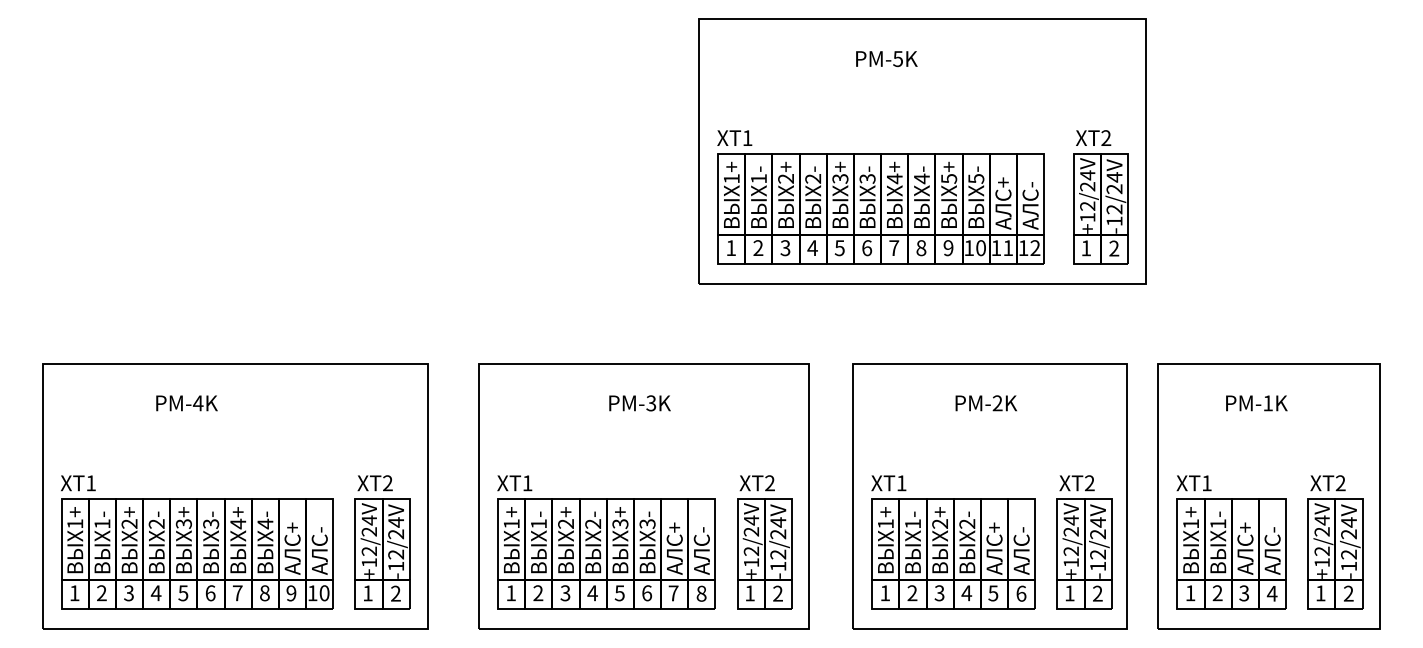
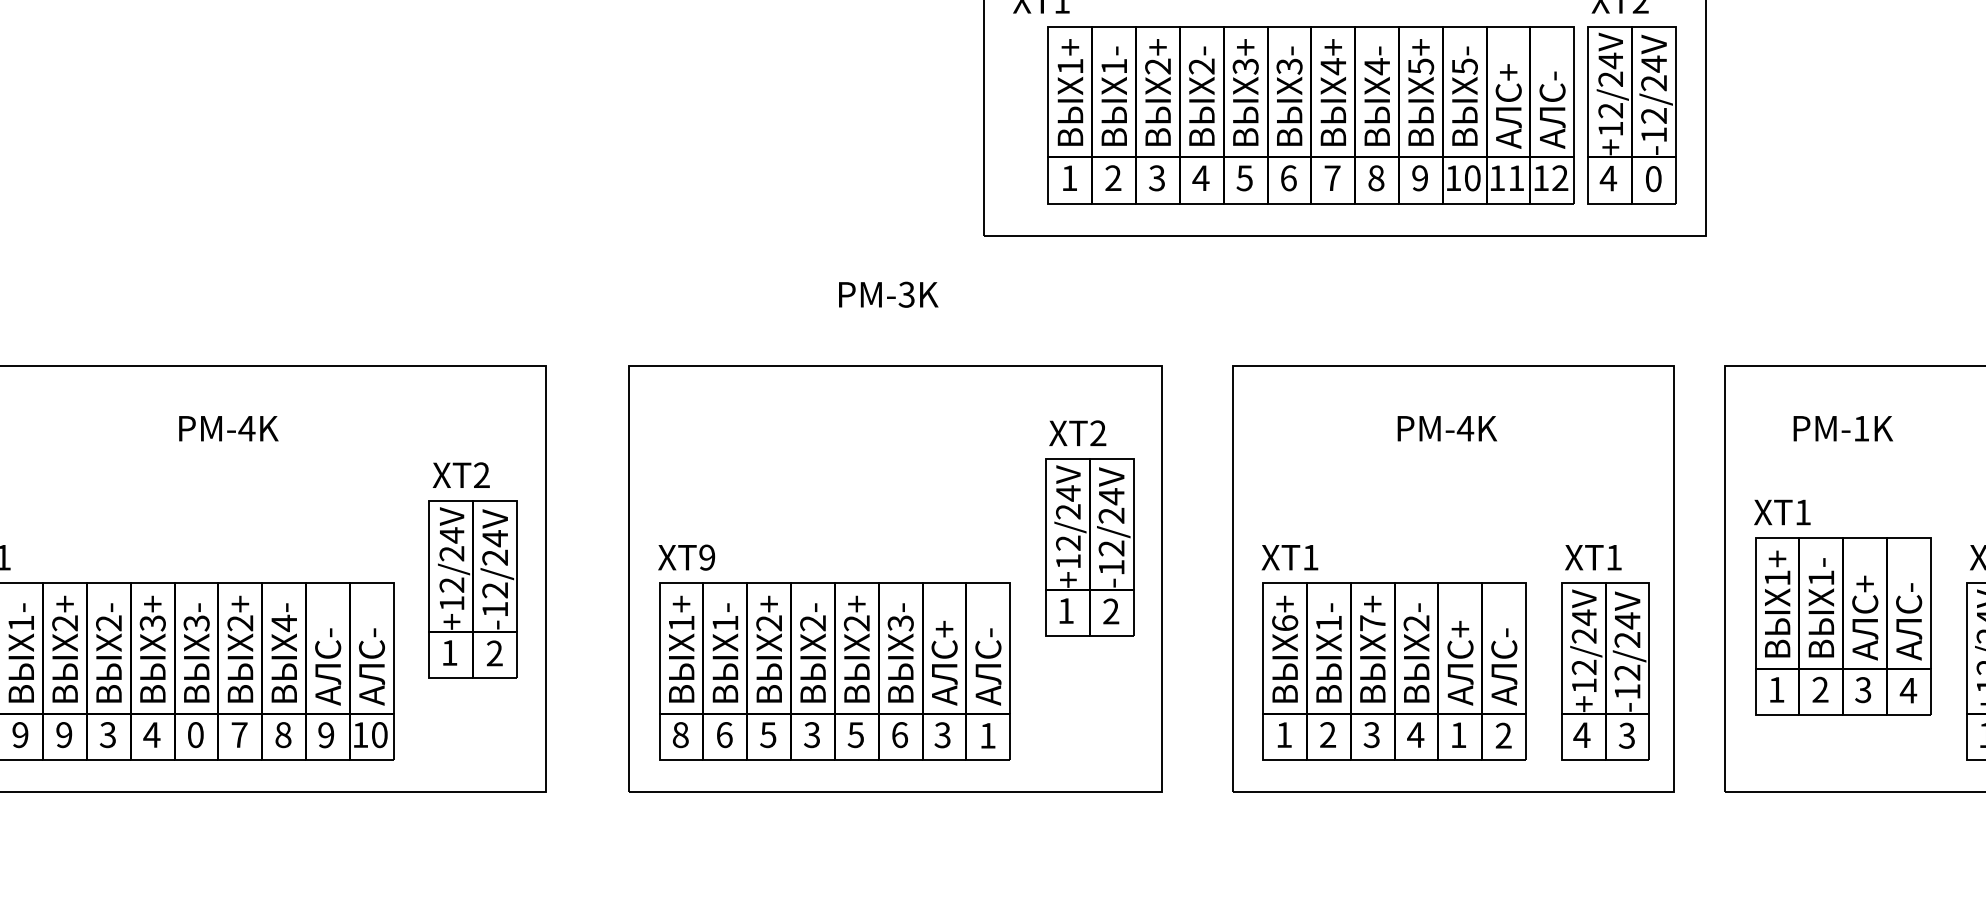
part: (880, 208) -> (1310, 114), moved
text: (1085, 248) -> (1607, 178), 1 -> 4
text: (1114, 248) -> (1654, 178), 2 -> 0
text: (186, 403) -> (227, 428), moved
text: (639, 403) -> (887, 295), moved
text: (997, 403) -> (1465, 428), -2K -> -4K
text: (1256, 403) -> (1842, 428), moved
text: (527, 483) -> (707, 557), 1 -> 9
text: (1089, 483) -> (1613, 557), 2 -> 1
text: (238, 523) -> (240, 622), 4+ -> 2+
text: (885, 523) -> (1284, 622), 1+ -> 6+
text: (939, 523) -> (1371, 622), 2+ -> 7+
text: (620, 524) -> (857, 624), 3+ -> 2+
text: (292, 527) -> (327, 628), АЛС+ -> АЛС-
part: (382, 542) -> (473, 570), moved
part: (764, 542) -> (1089, 528), moved
part: (1231, 542) -> (1842, 607), moved
text: (565, 592) -> (768, 733), 3 -> 5
text: (101, 593) -> (19, 735), 2 -> 9
text: (128, 593) -> (63, 735), 3 -> 9
text: (155, 593) -> (106, 735), 4 -> 3
text: (183, 593) -> (152, 735), 5 -> 4
text: (210, 593) -> (195, 735), 6 -> 0
text: (511, 593) -> (681, 735), 1 -> 8
text: (538, 593) -> (724, 735), 2 -> 6
text: (592, 593) -> (811, 735), 4 -> 3
text: (673, 593) -> (942, 735), 7 -> 3
text: (701, 593) -> (987, 735), 8 -> 1
text: (993, 593) -> (1458, 735), 5 -> 1
text: (1021, 593) -> (1503, 735), 6 -> 2
text: (1069, 593) -> (1581, 735), 1 -> 4
text: (1097, 593) -> (1626, 735), 2 -> 3

